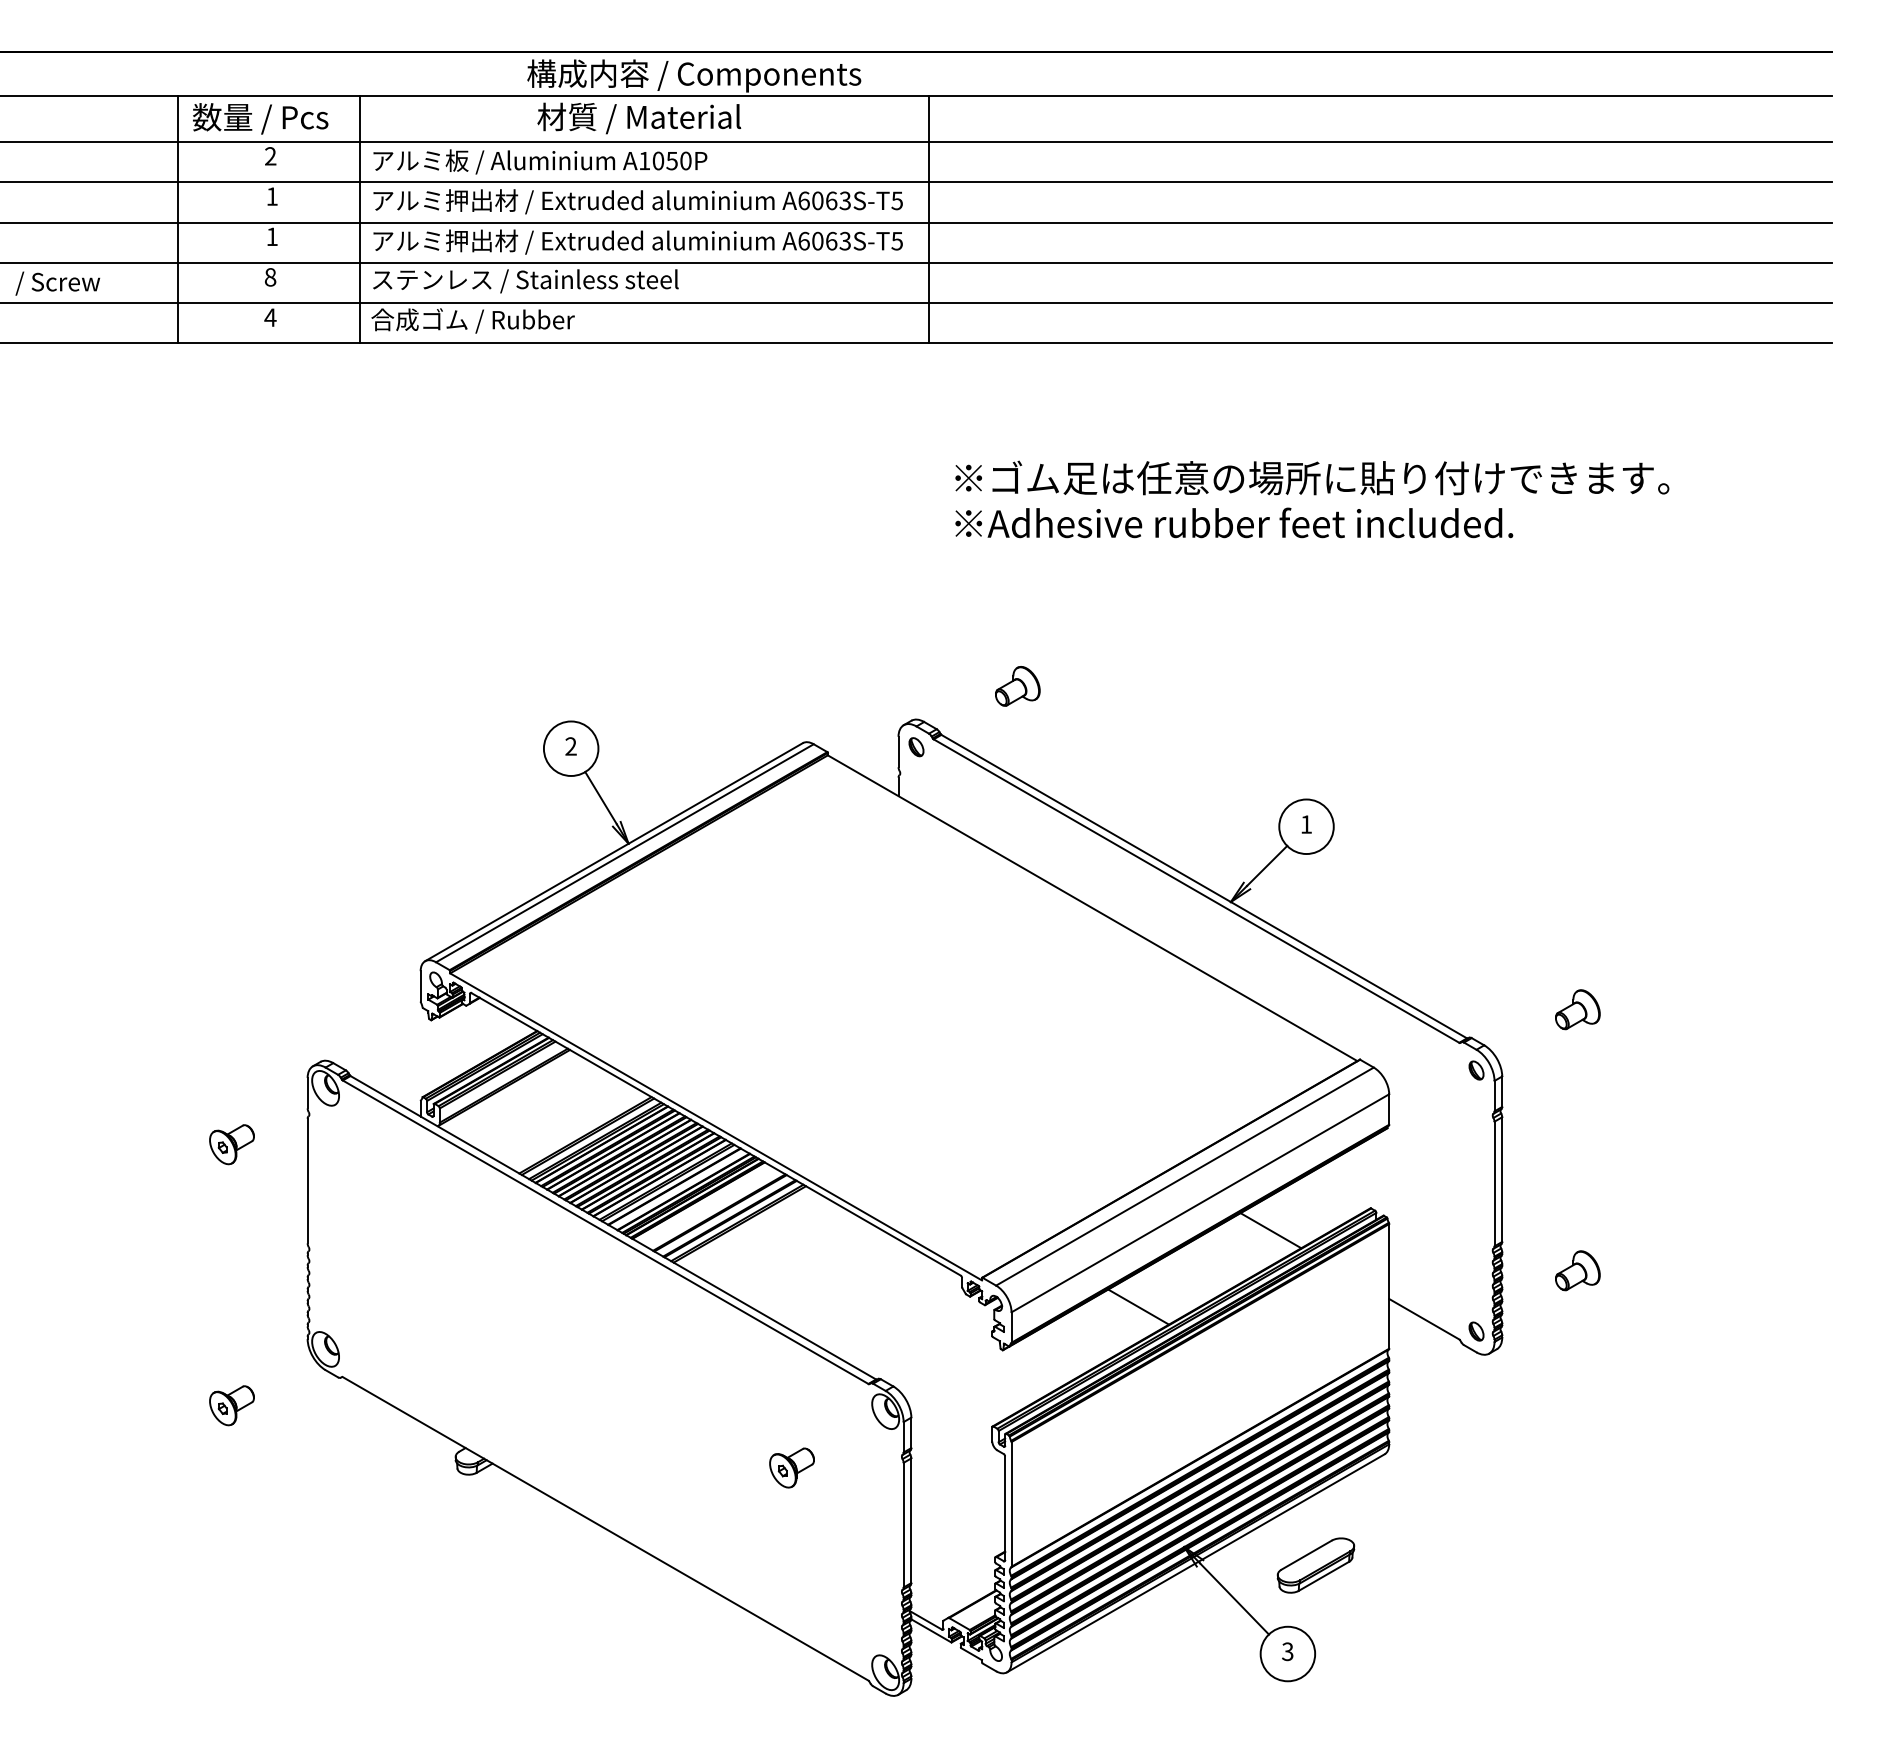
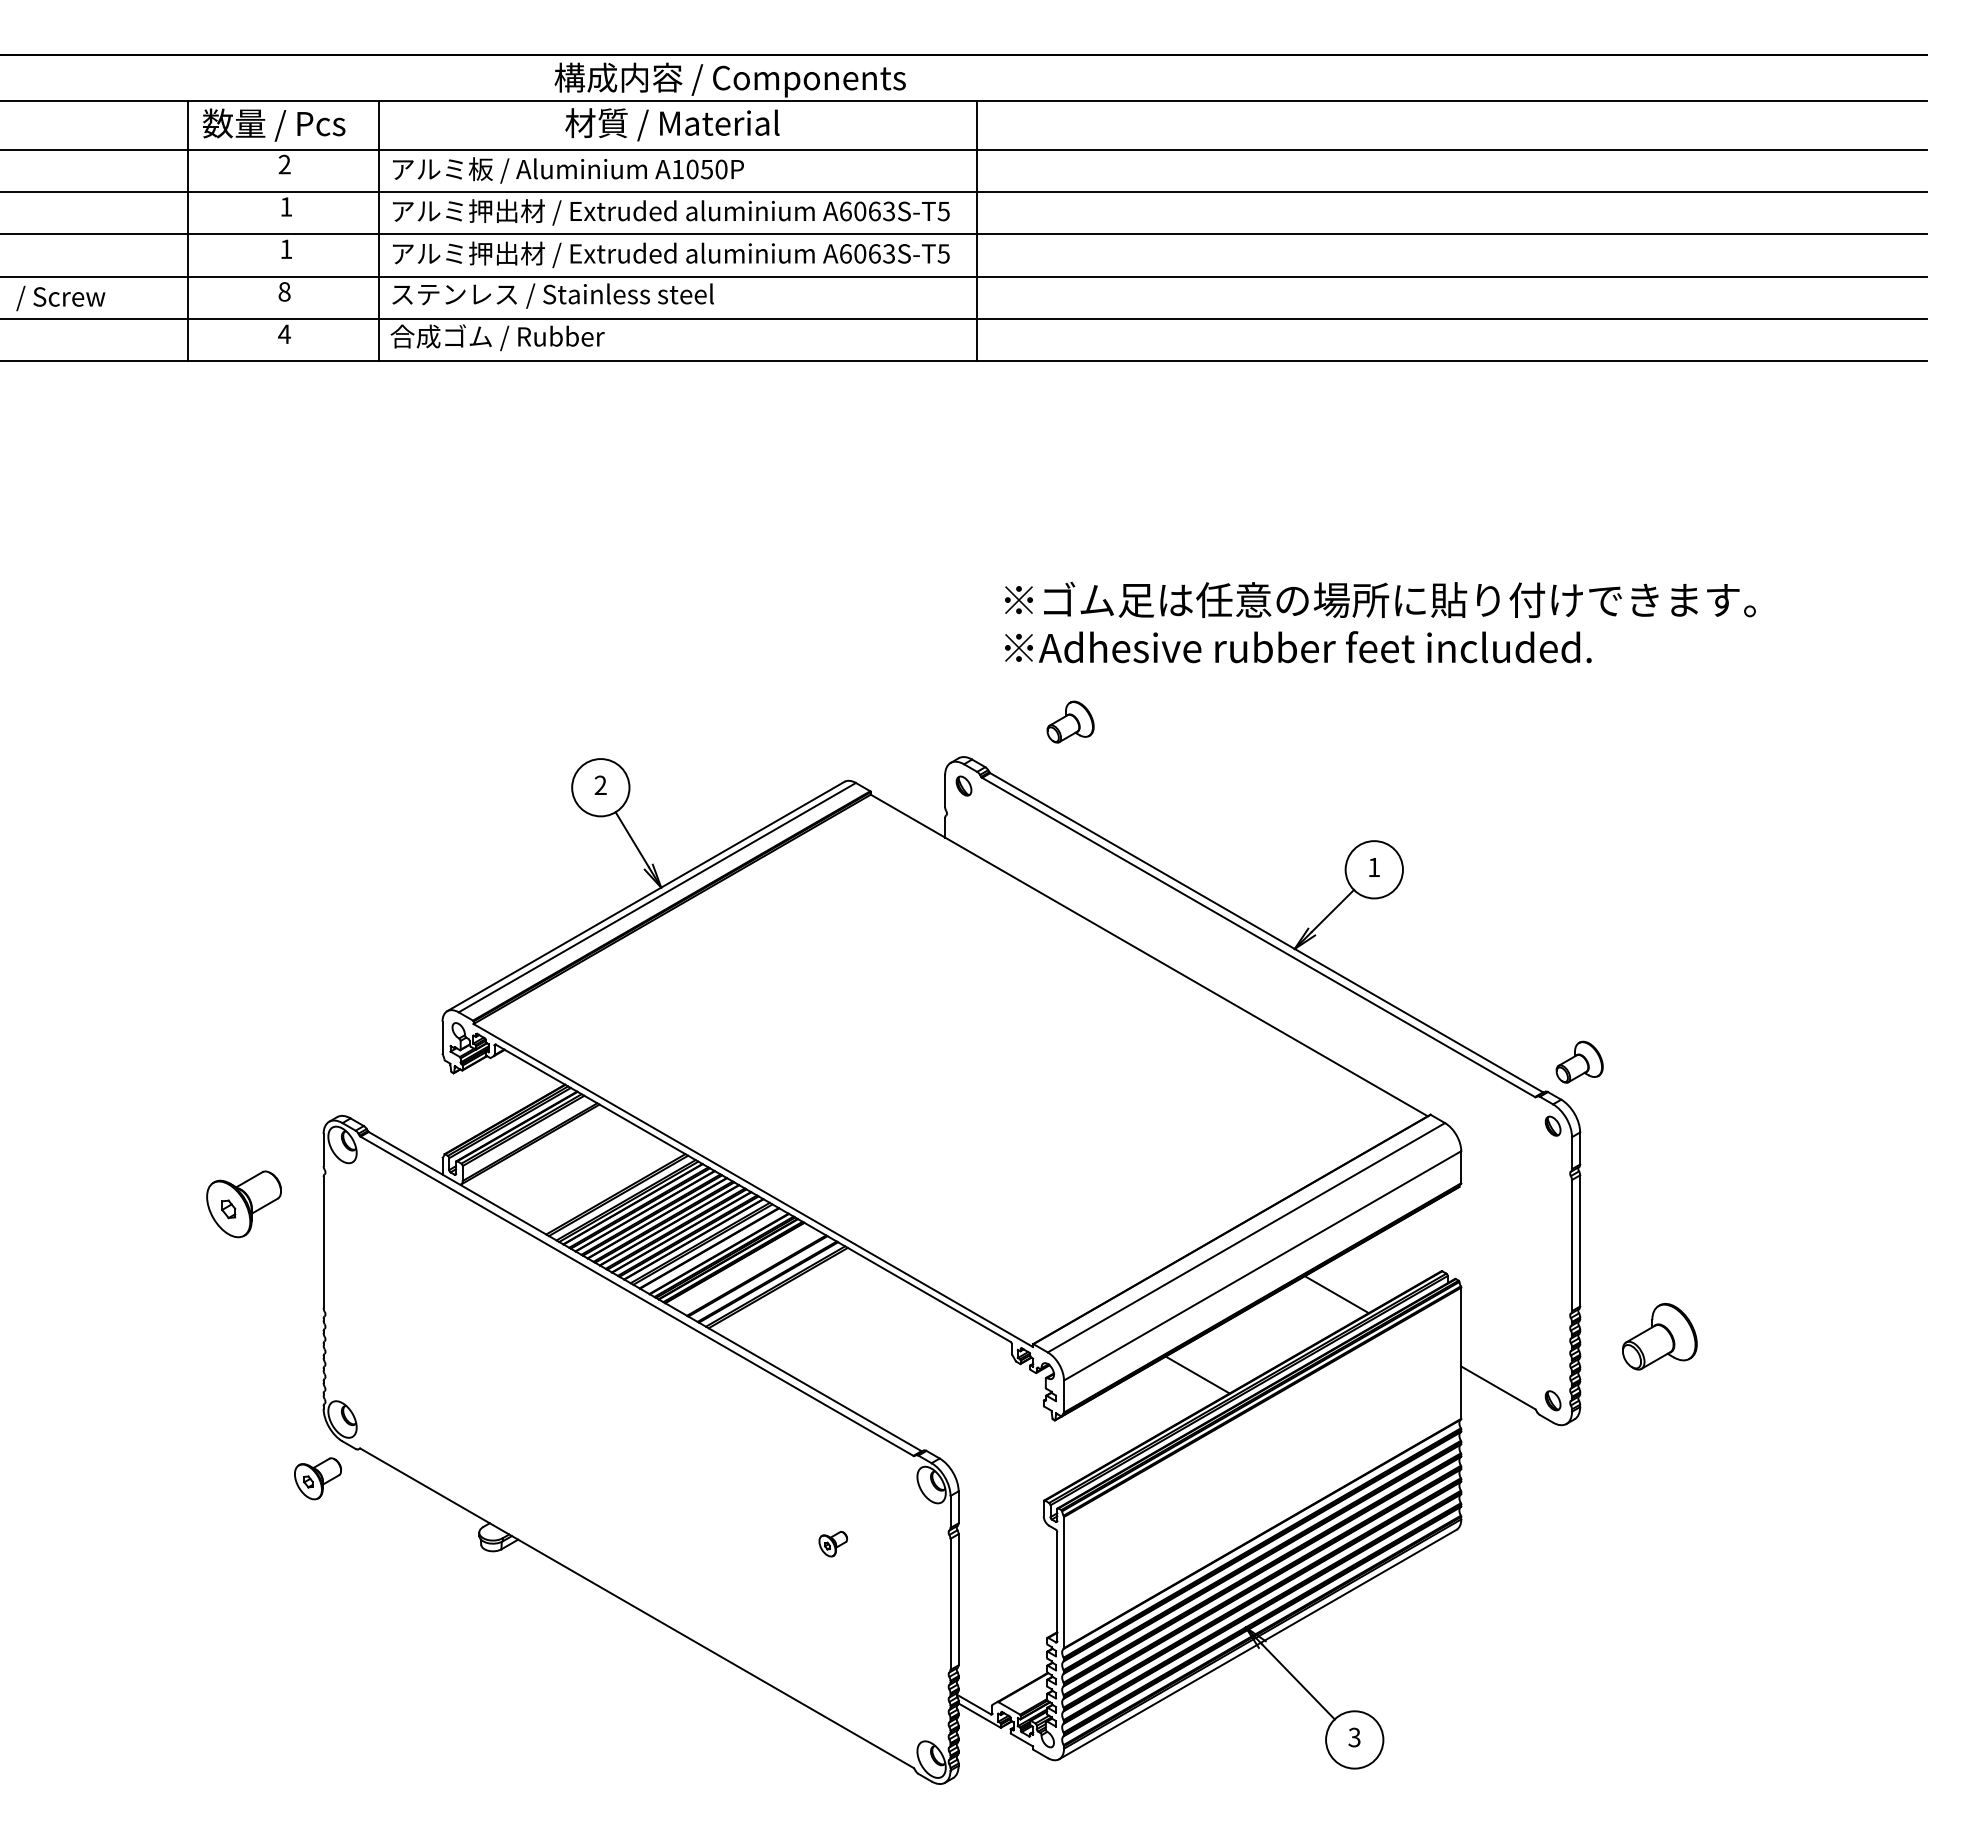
text: (1312, 499) -> (1380, 622), moved
part: (1577, 1009) -> (1579, 1061), moved
part: (231, 1144) -> (243, 1203), size x1.6
part: (1577, 1270) -> (1659, 1336), size x1.6
part: (231, 1405) -> (317, 1478), moved
part: (792, 1467) -> (833, 1543), size x0.6
part: (1316, 1565) -> (1384, 1646), removed

